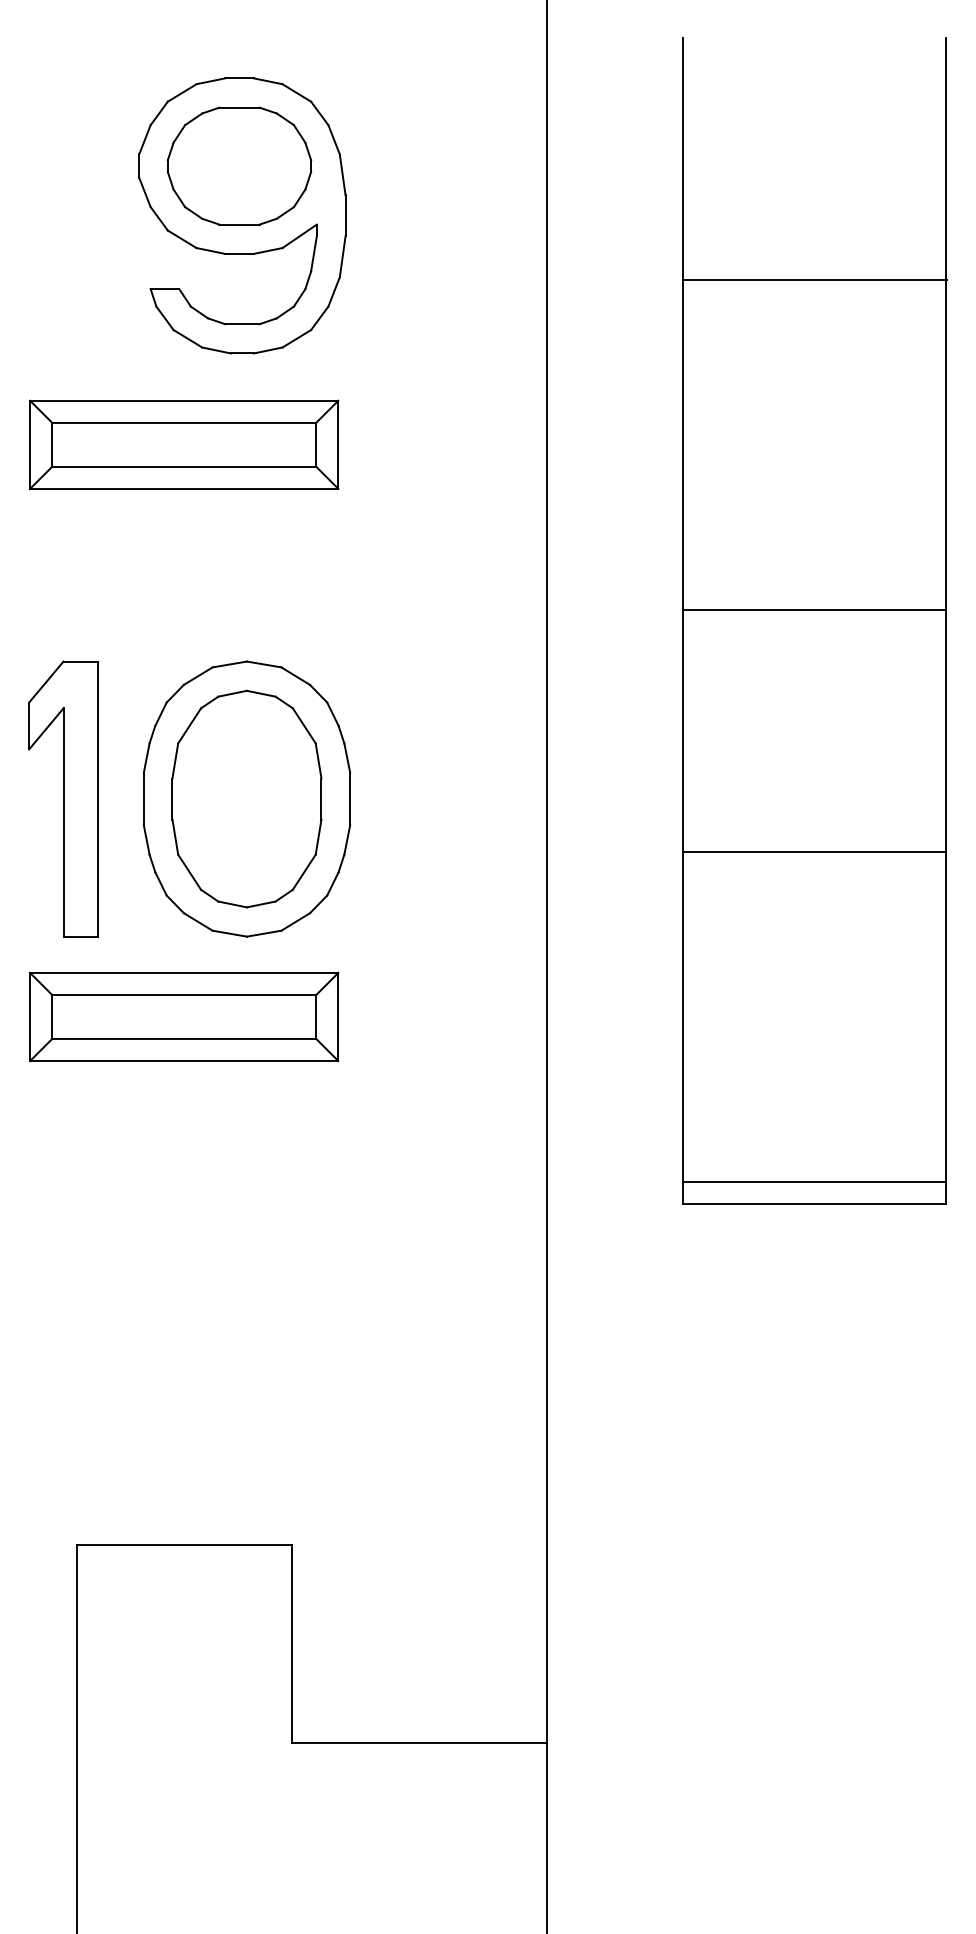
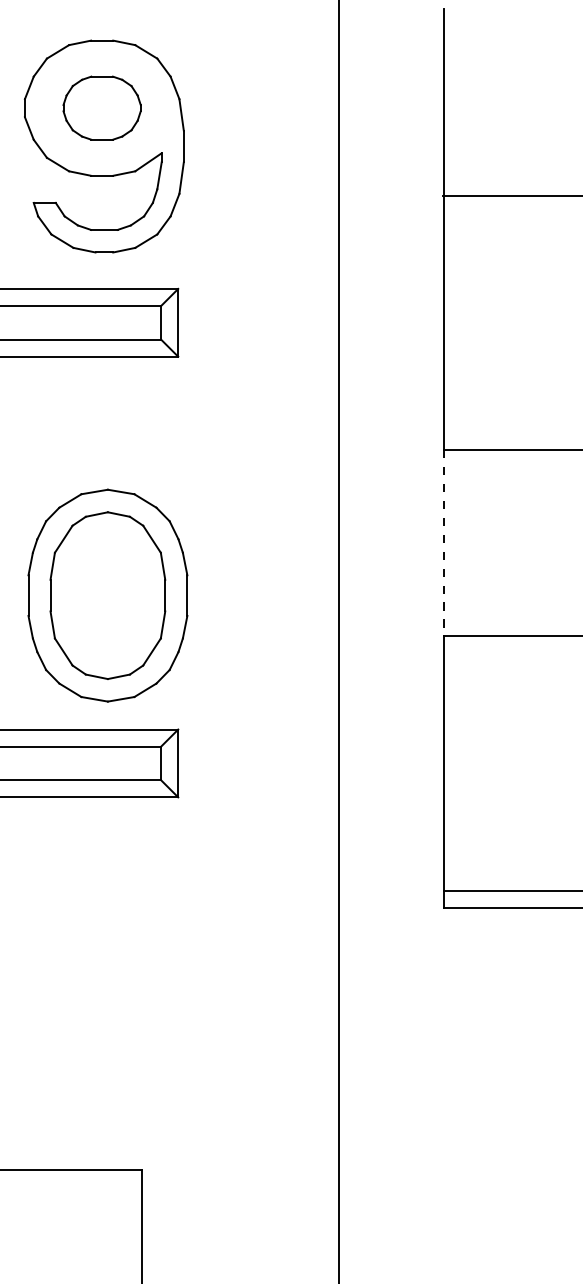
part: (239, 165) -> (102, 107), size x0.7
line: (683, 731) -> (444, 543), solid -> dashed

